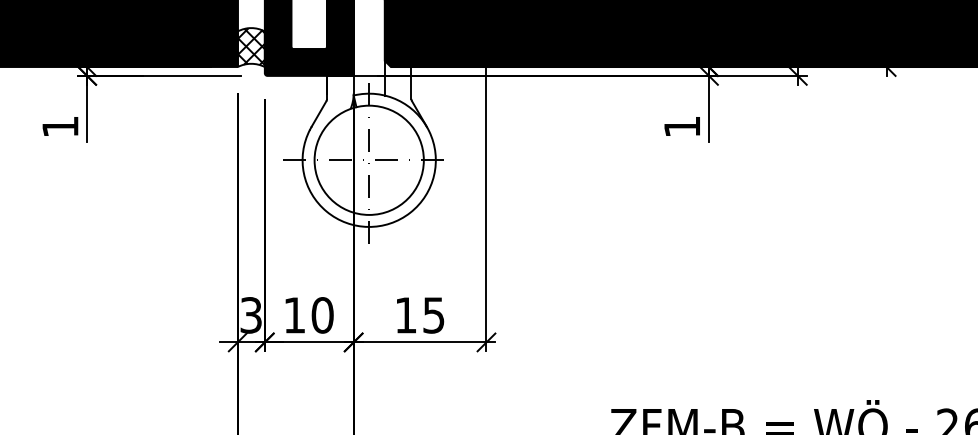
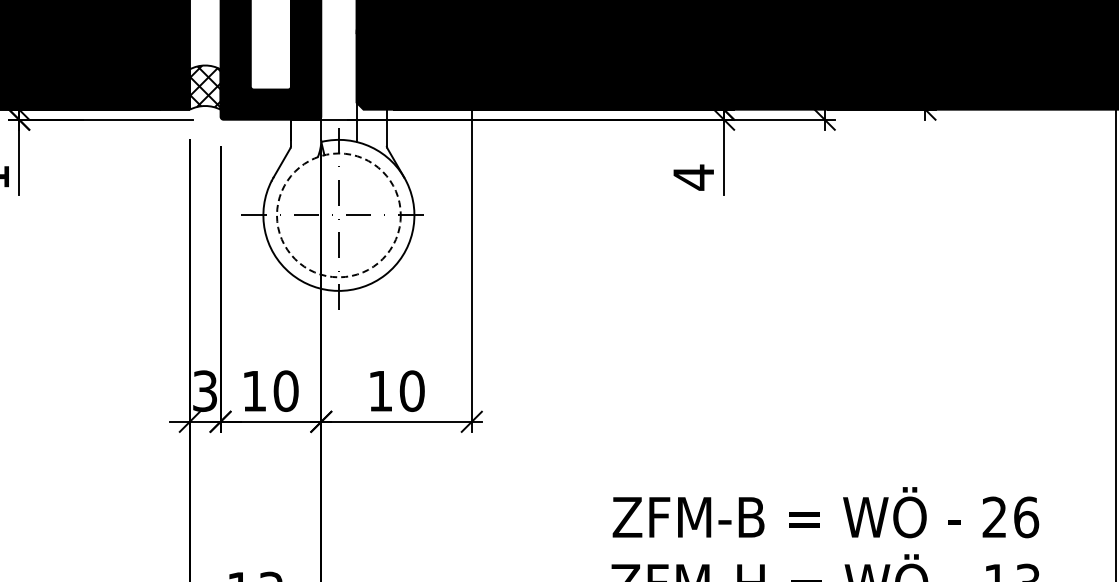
text: (682, 126) -> (693, 177), 1 -> 4
circle: (368, 160) -> (338, 215), solid -> dashed
text: (433, 315) -> (411, 391), 15 -> 10

